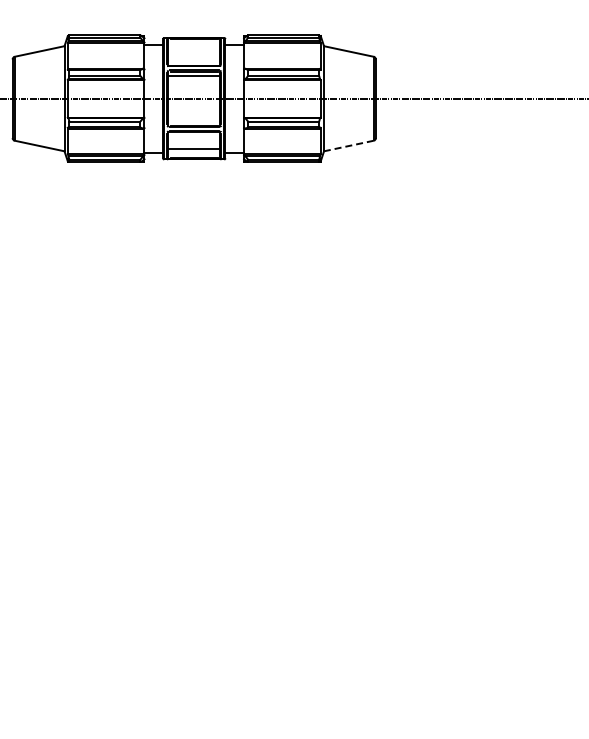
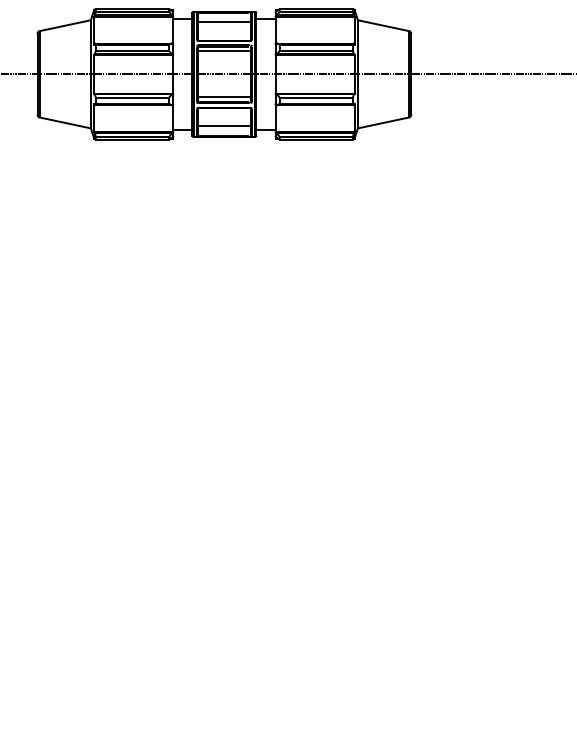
line: (194, 48) -> (224, 22), added
line: (194, 121) -> (224, 97), added
line: (348, 146) -> (383, 123), dashed -> solid

